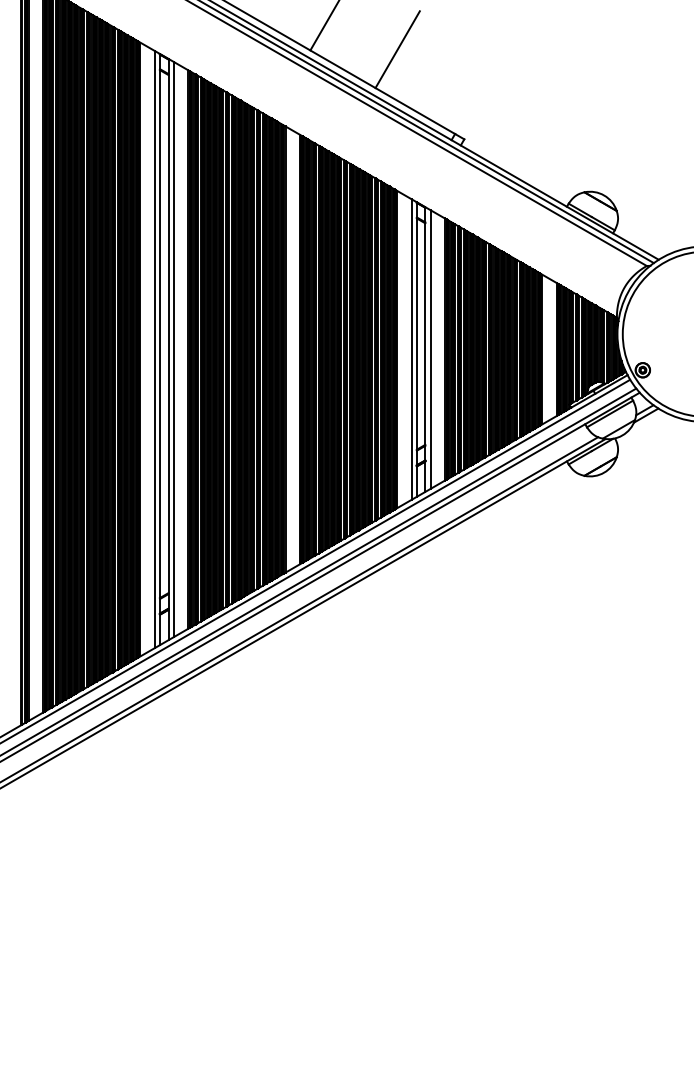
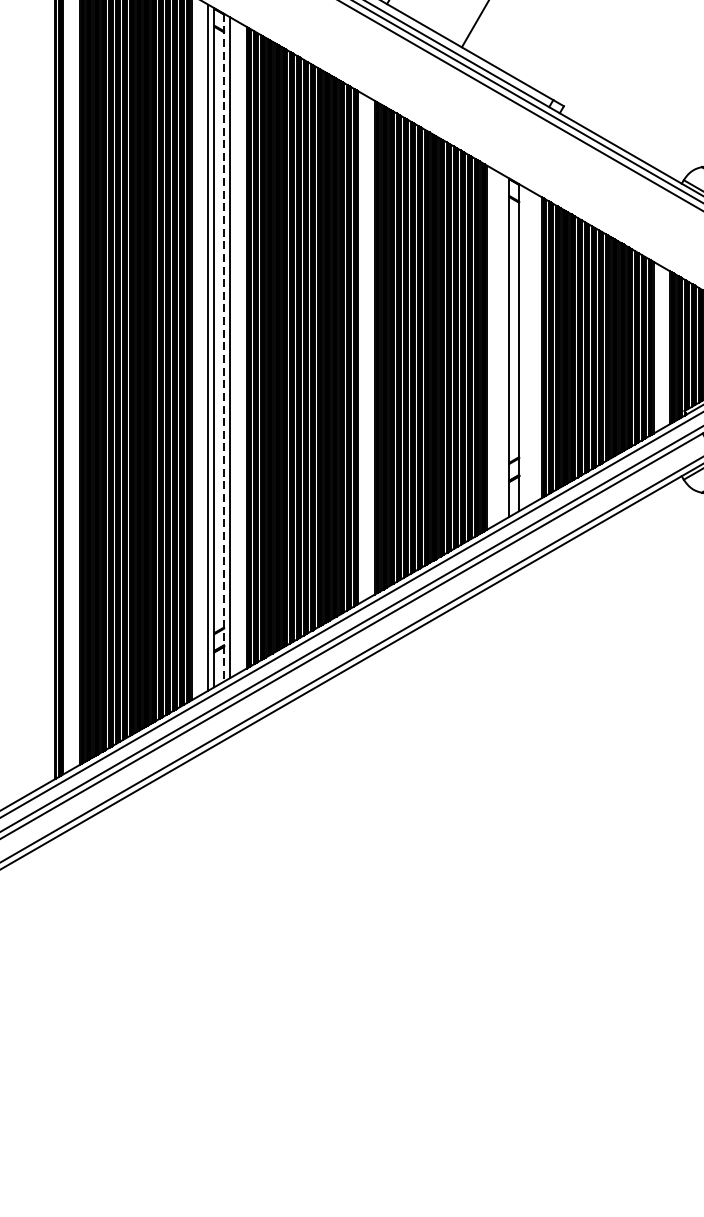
line: (168, 349) -> (224, 347), solid -> dashed
line: (411, 349) -> (503, 347), removed
line: (430, 349) -> (525, 347), removed

